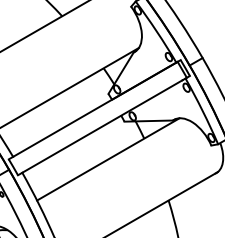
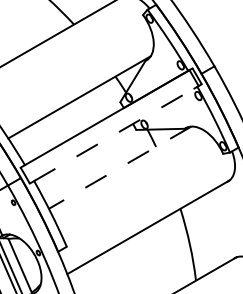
line: (102, 126) -> (114, 134), solid -> dashed
line: (107, 159) -> (119, 167), solid -> dashed

